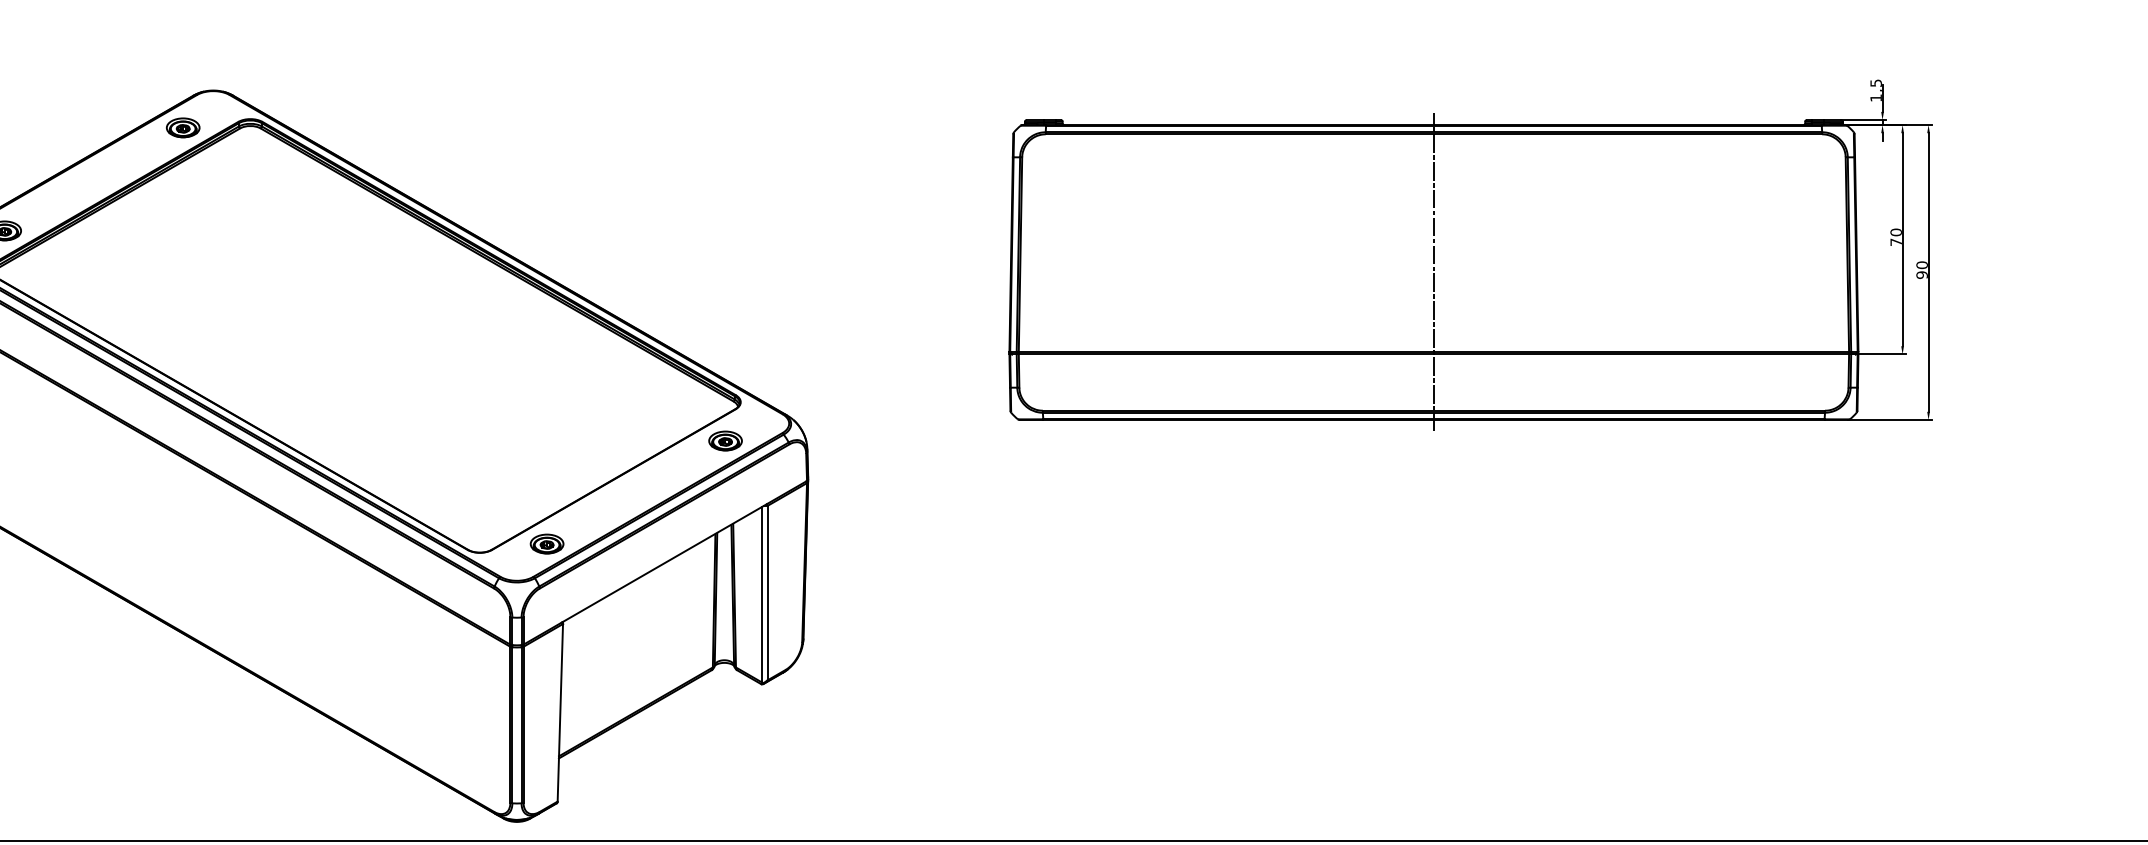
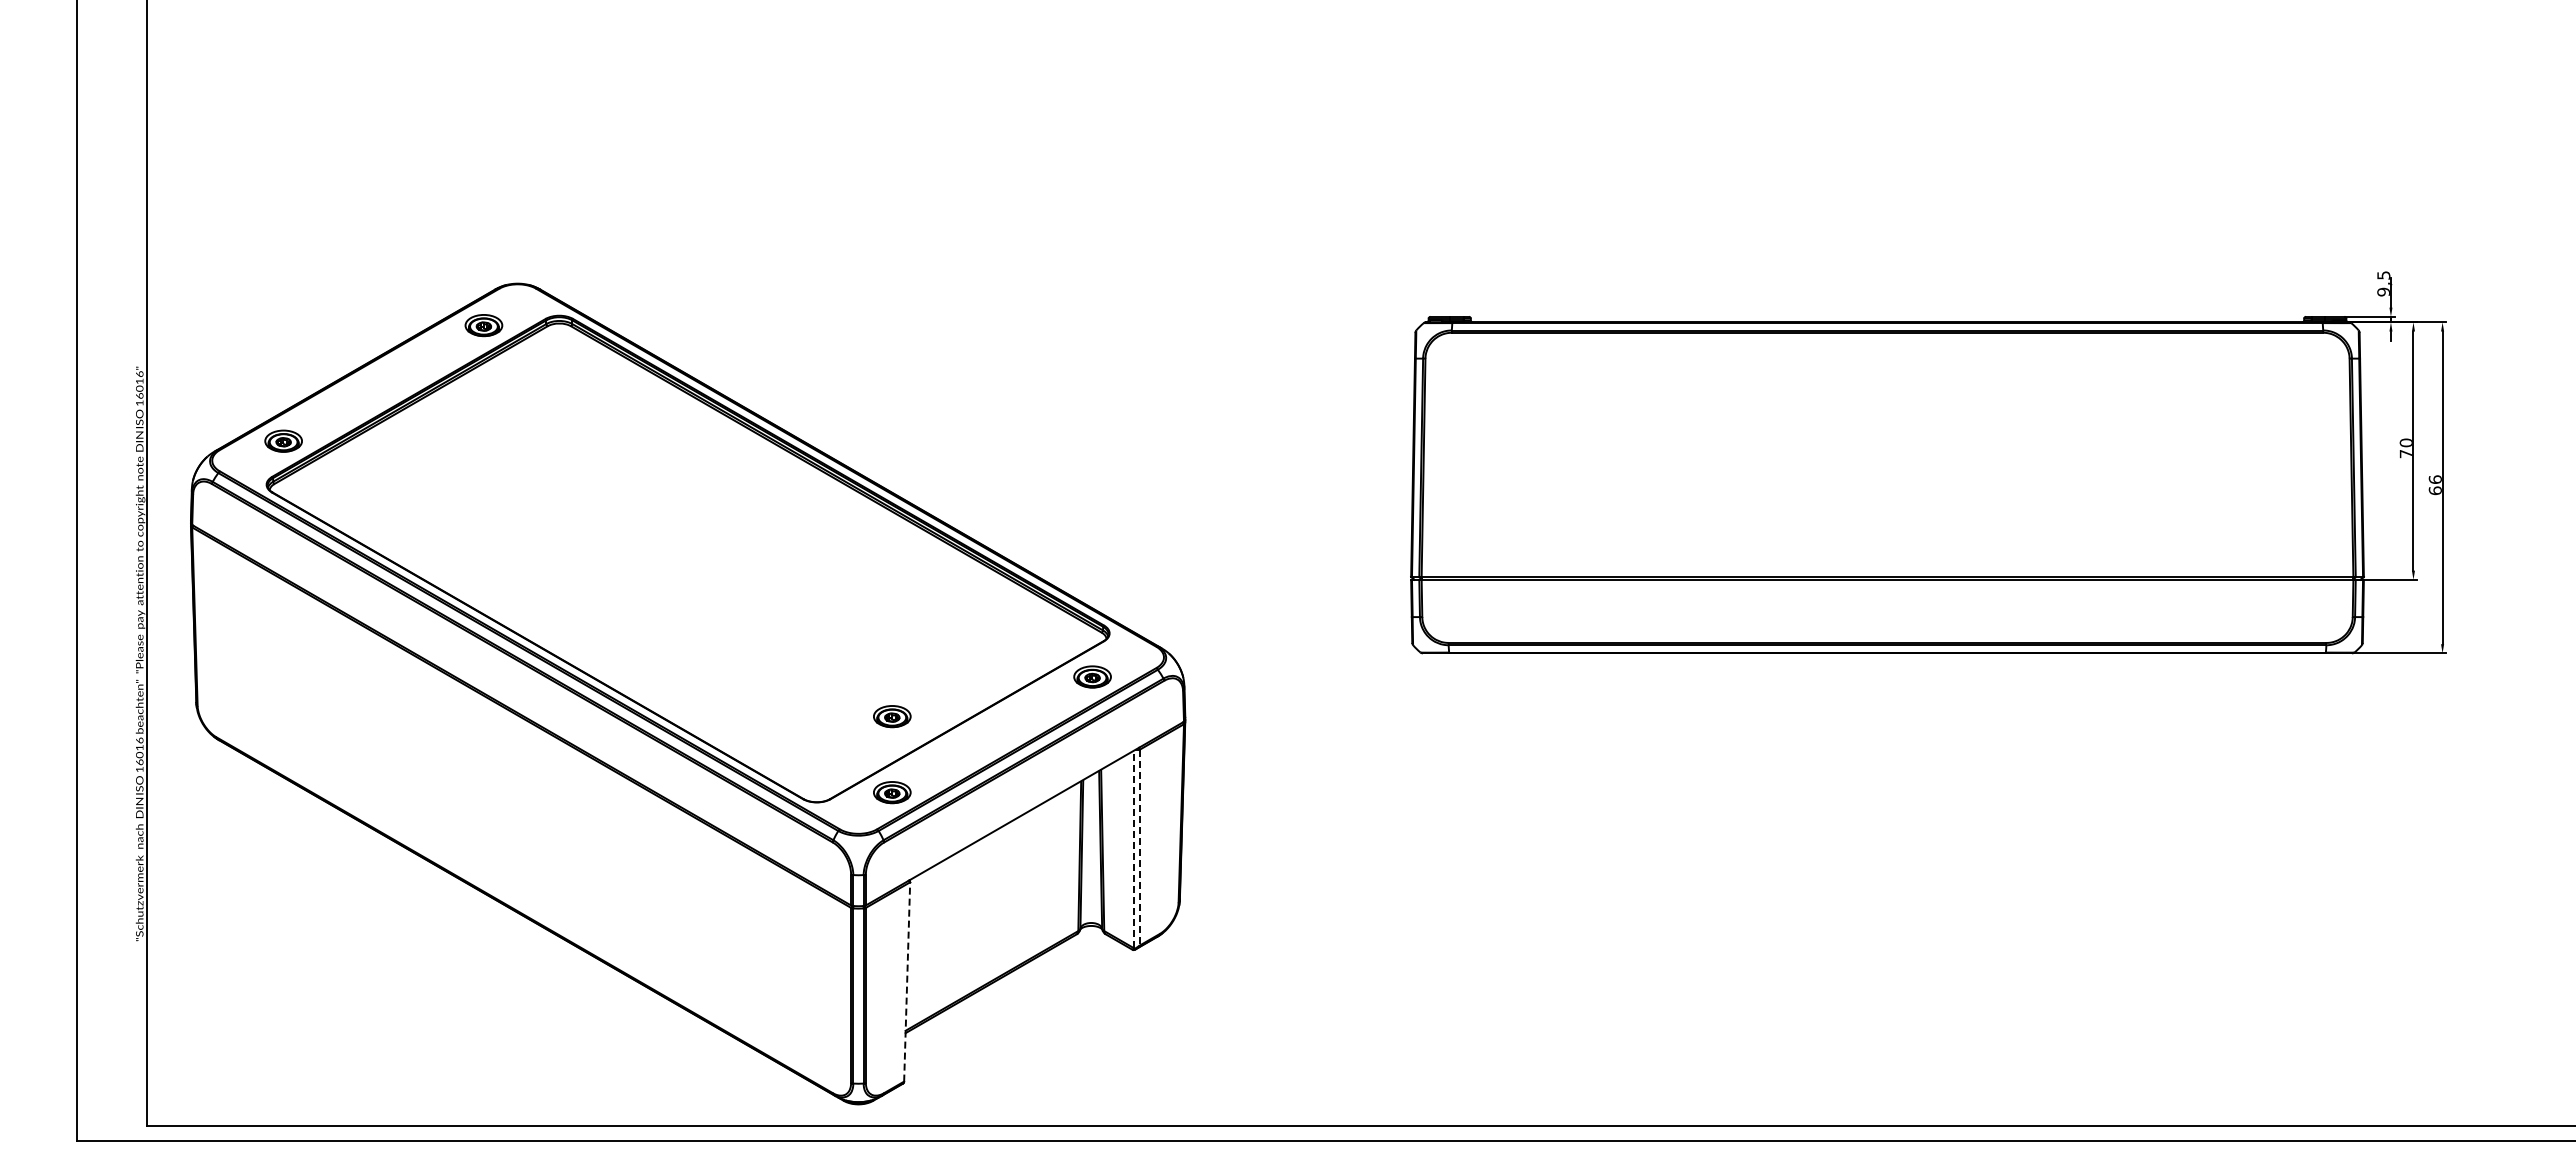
text: (1875, 97) -> (2383, 291), 1,5 -> 9,5
text: (1921, 270) -> (2434, 485), 90 -> 66
line: (1433, 272) -> (1887, 487), removed
part: (547, 476) -> (892, 716), added
line: (767, 592) -> (1139, 847), solid -> dashed
line: (762, 594) -> (1133, 849), solid -> dashed
line: (560, 712) -> (907, 981), solid -> dashed

